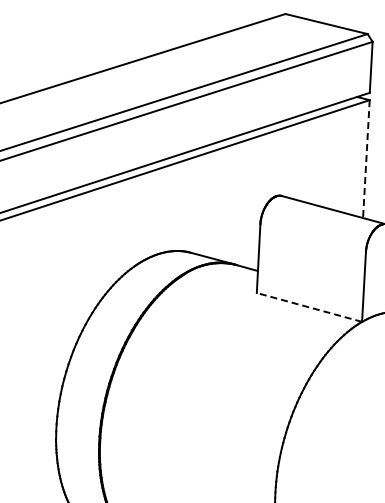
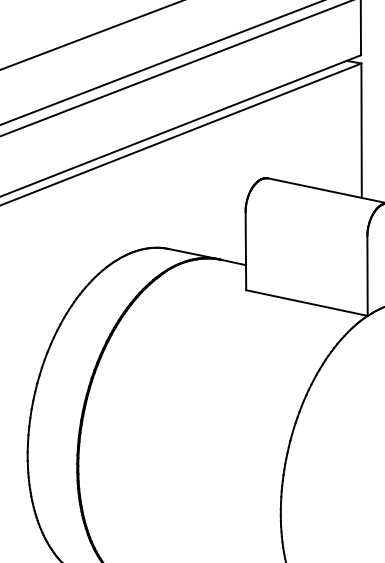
line: (366, 159) -> (361, 131), dashed -> solid
line: (309, 307) -> (307, 303), dashed -> solid

